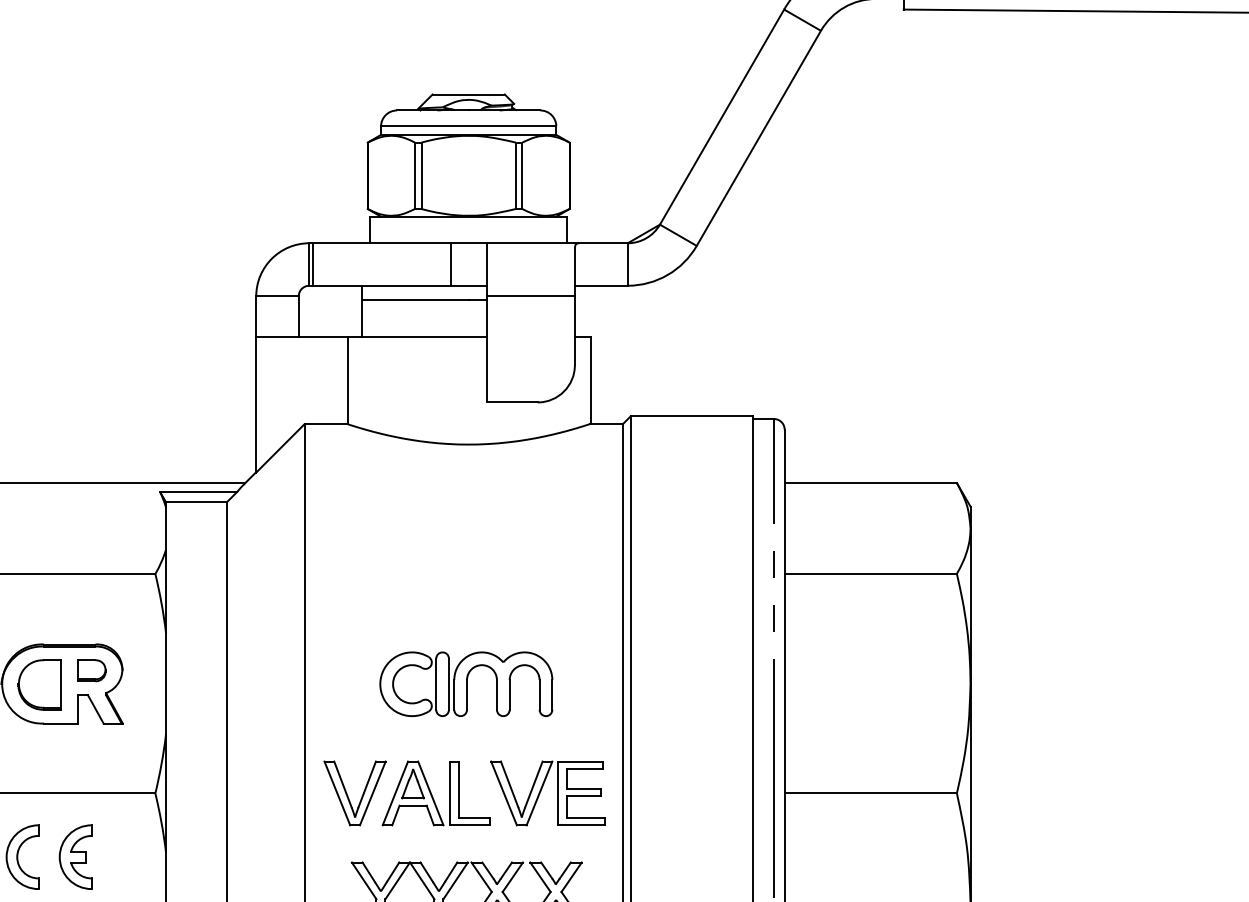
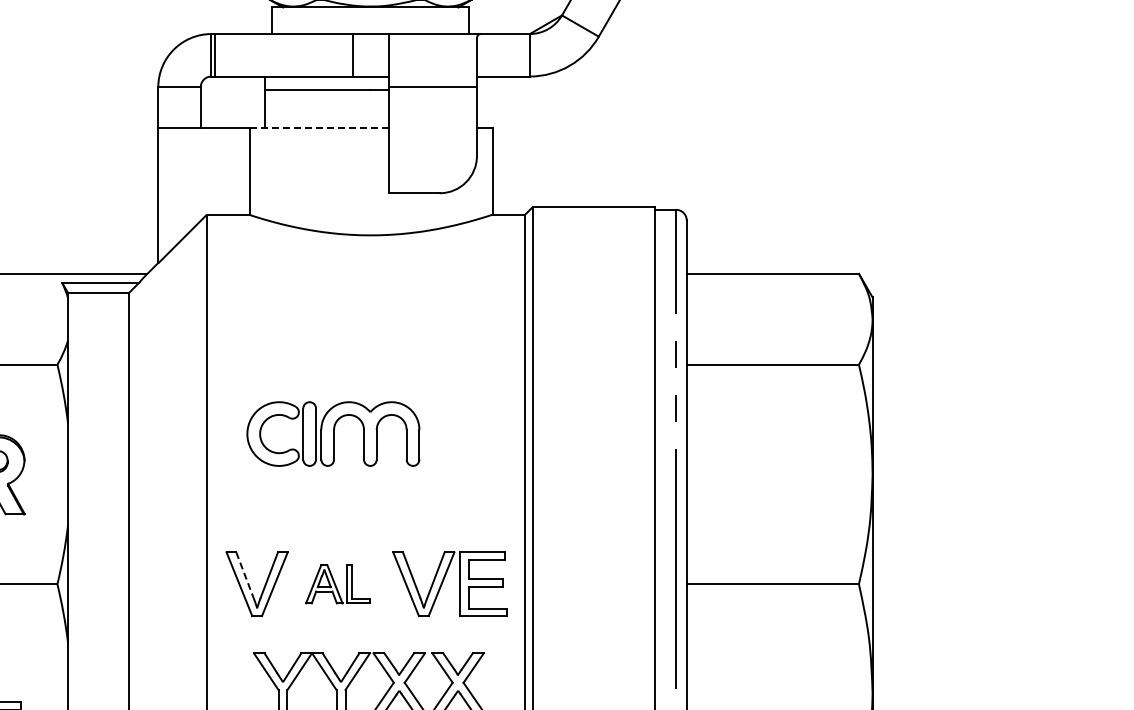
line: (417, 336) -> (319, 127), solid -> dashed
part: (466, 683) -> (333, 433), moved
line: (343, 784) -> (245, 575), solid -> dashed
part: (435, 793) -> (337, 584), size x0.6

